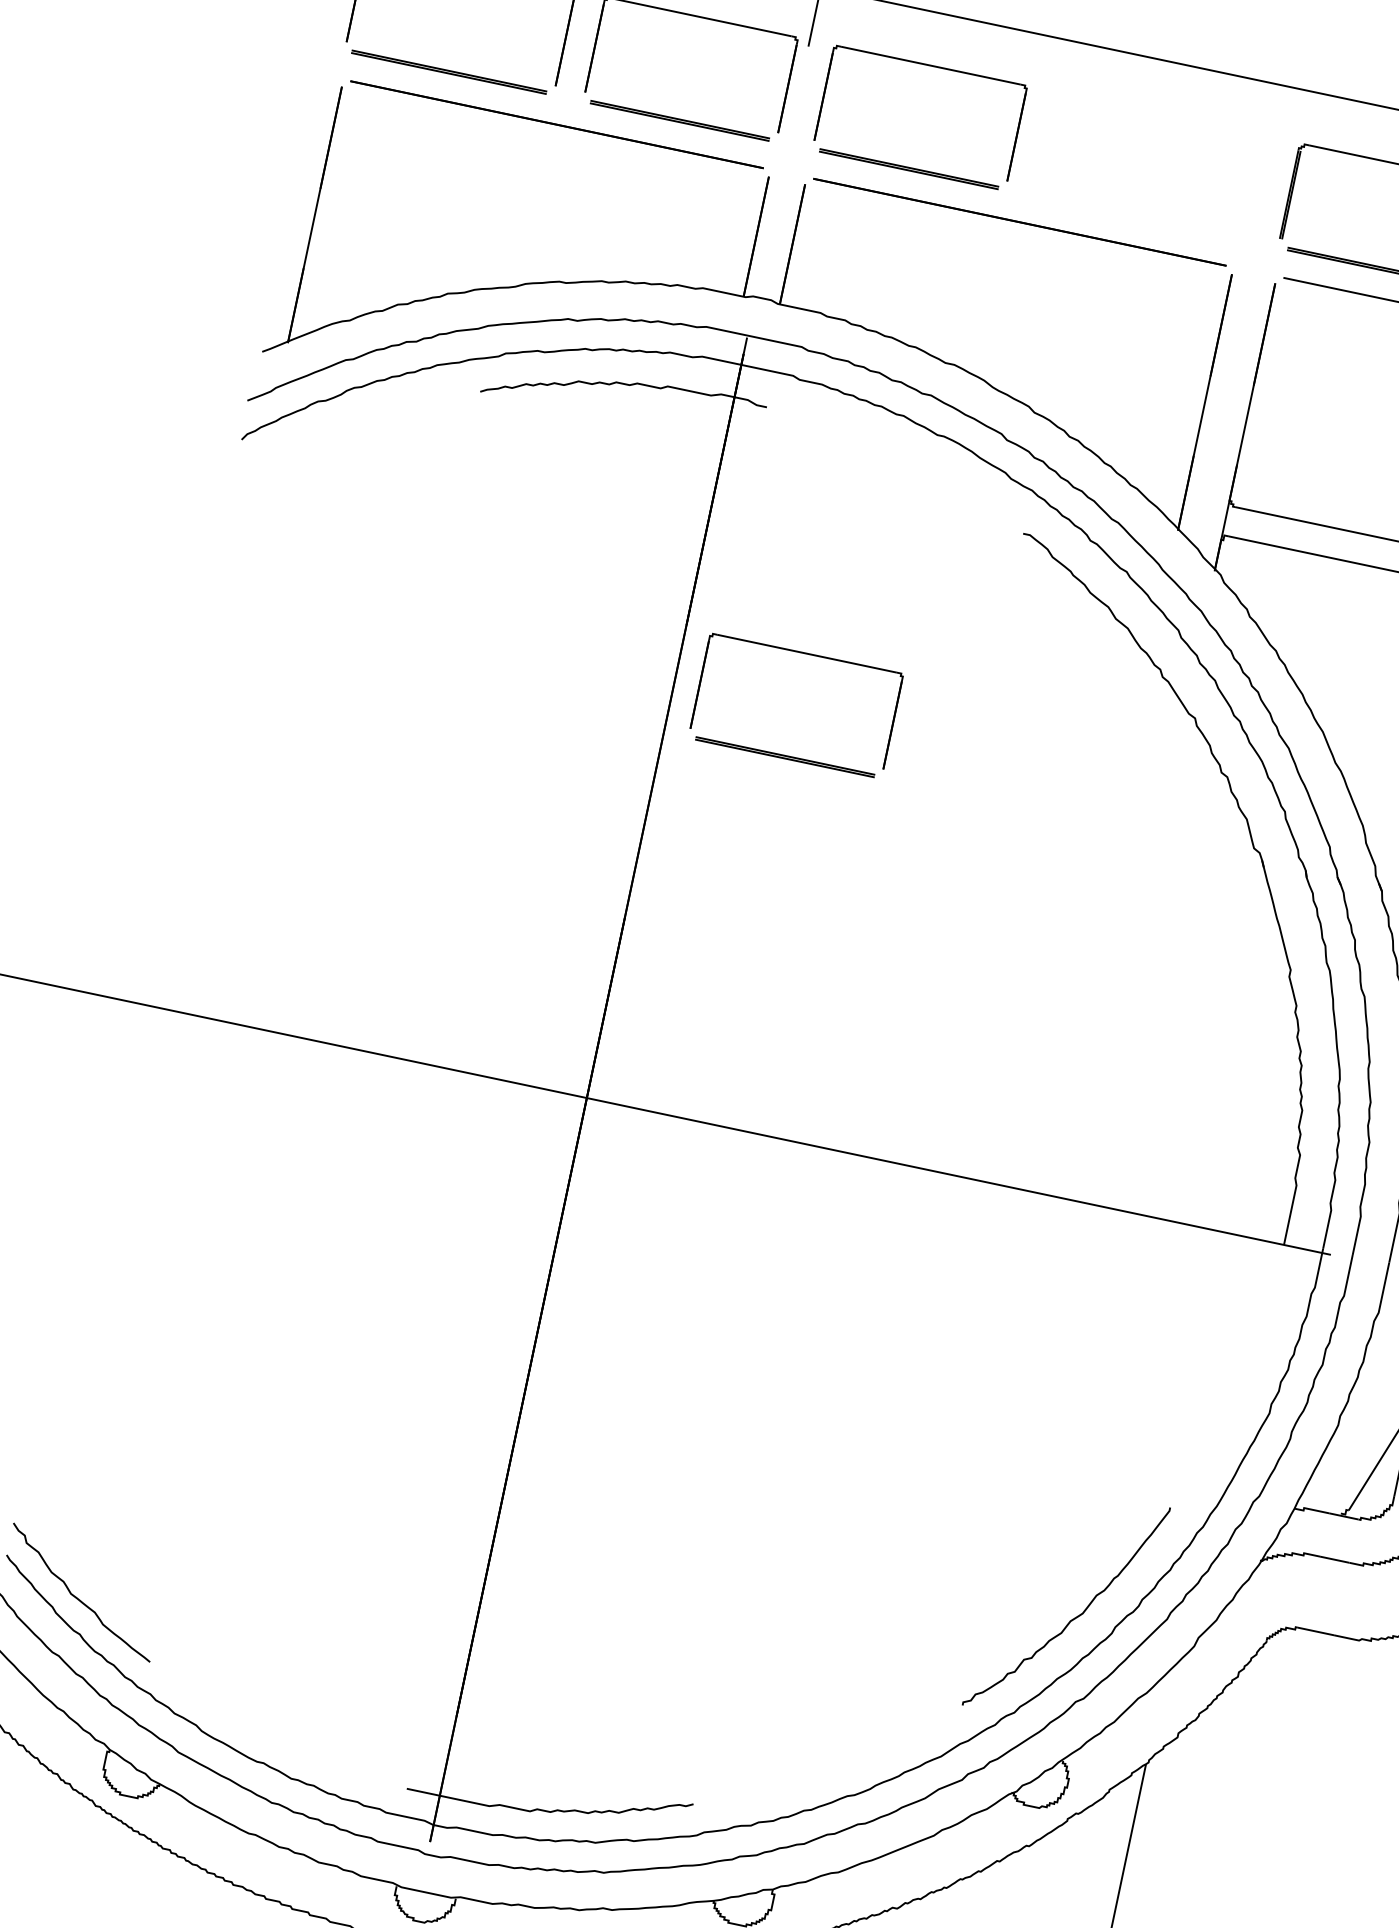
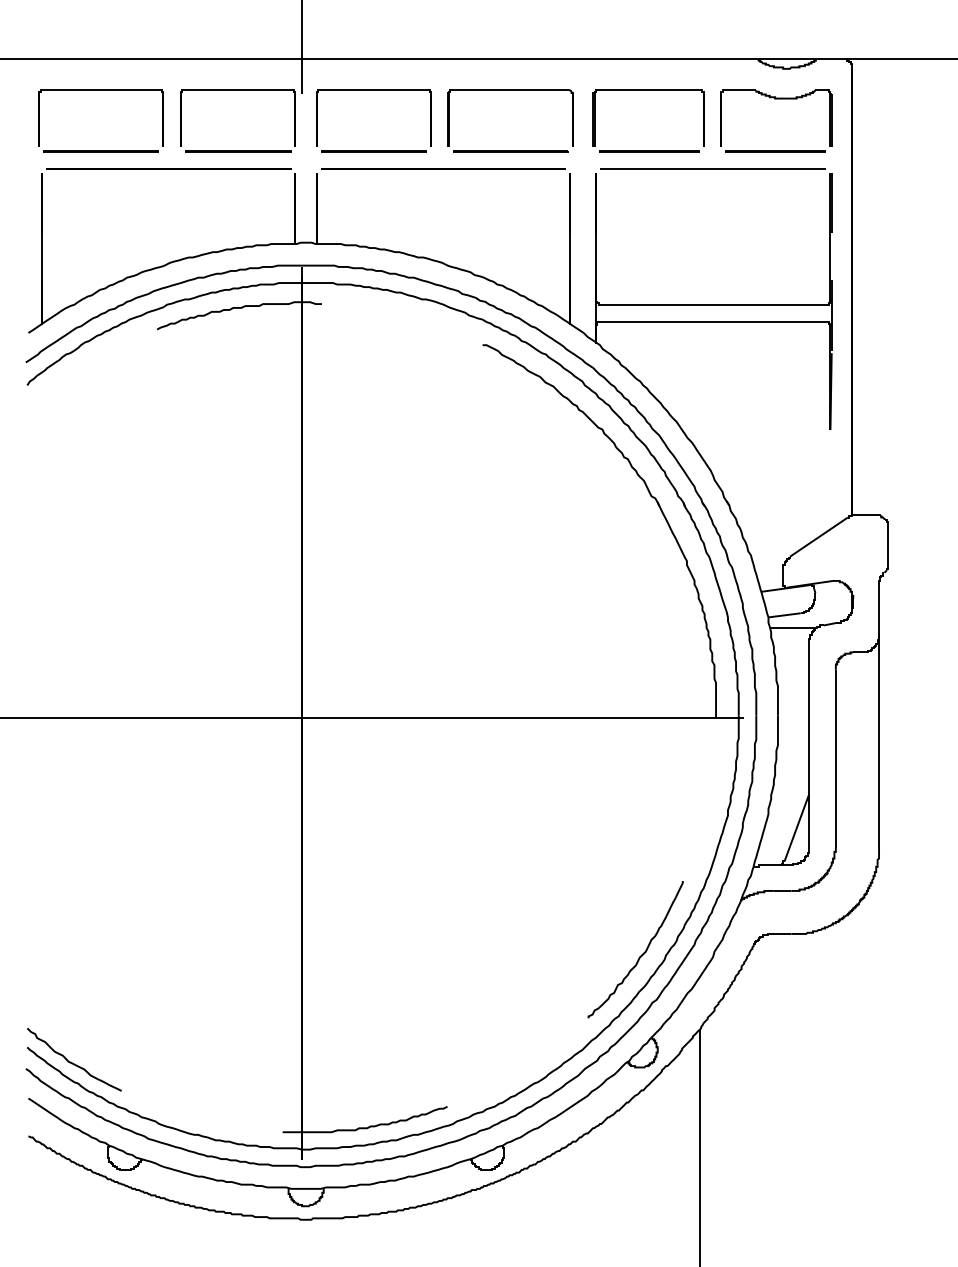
part: (1160, 114) -> (510, 90), added
part: (805, 653) -> (373, 439), removed

